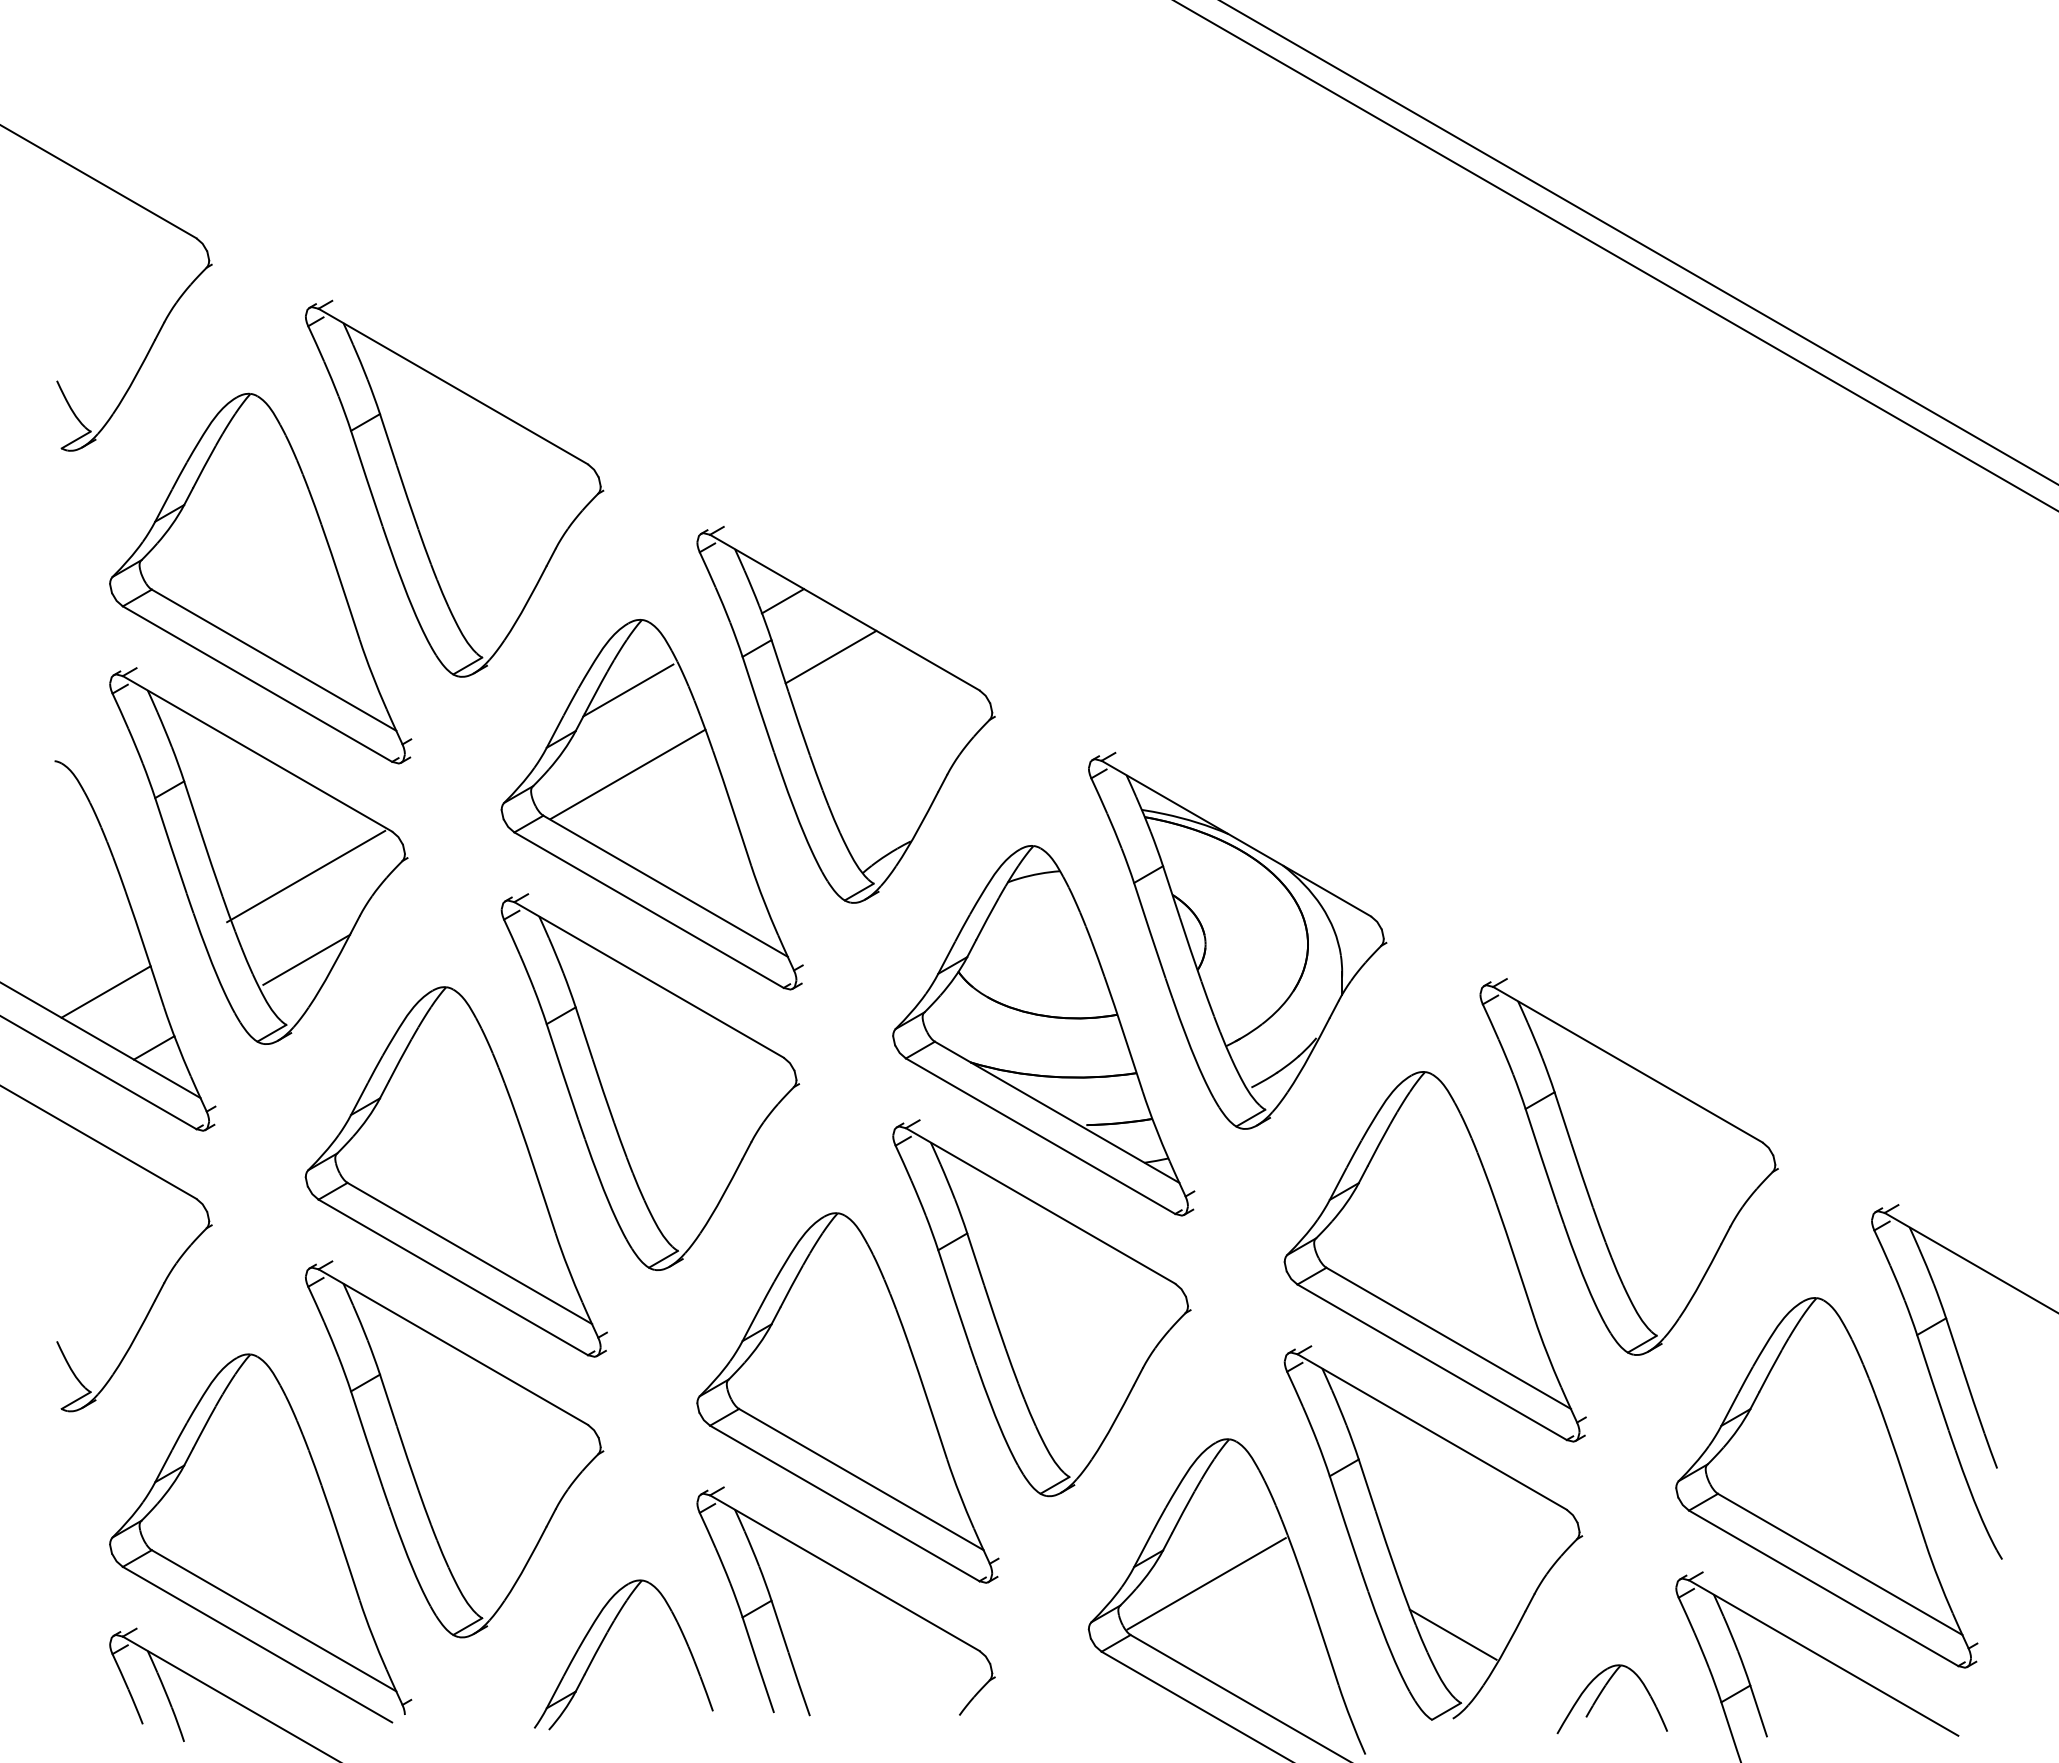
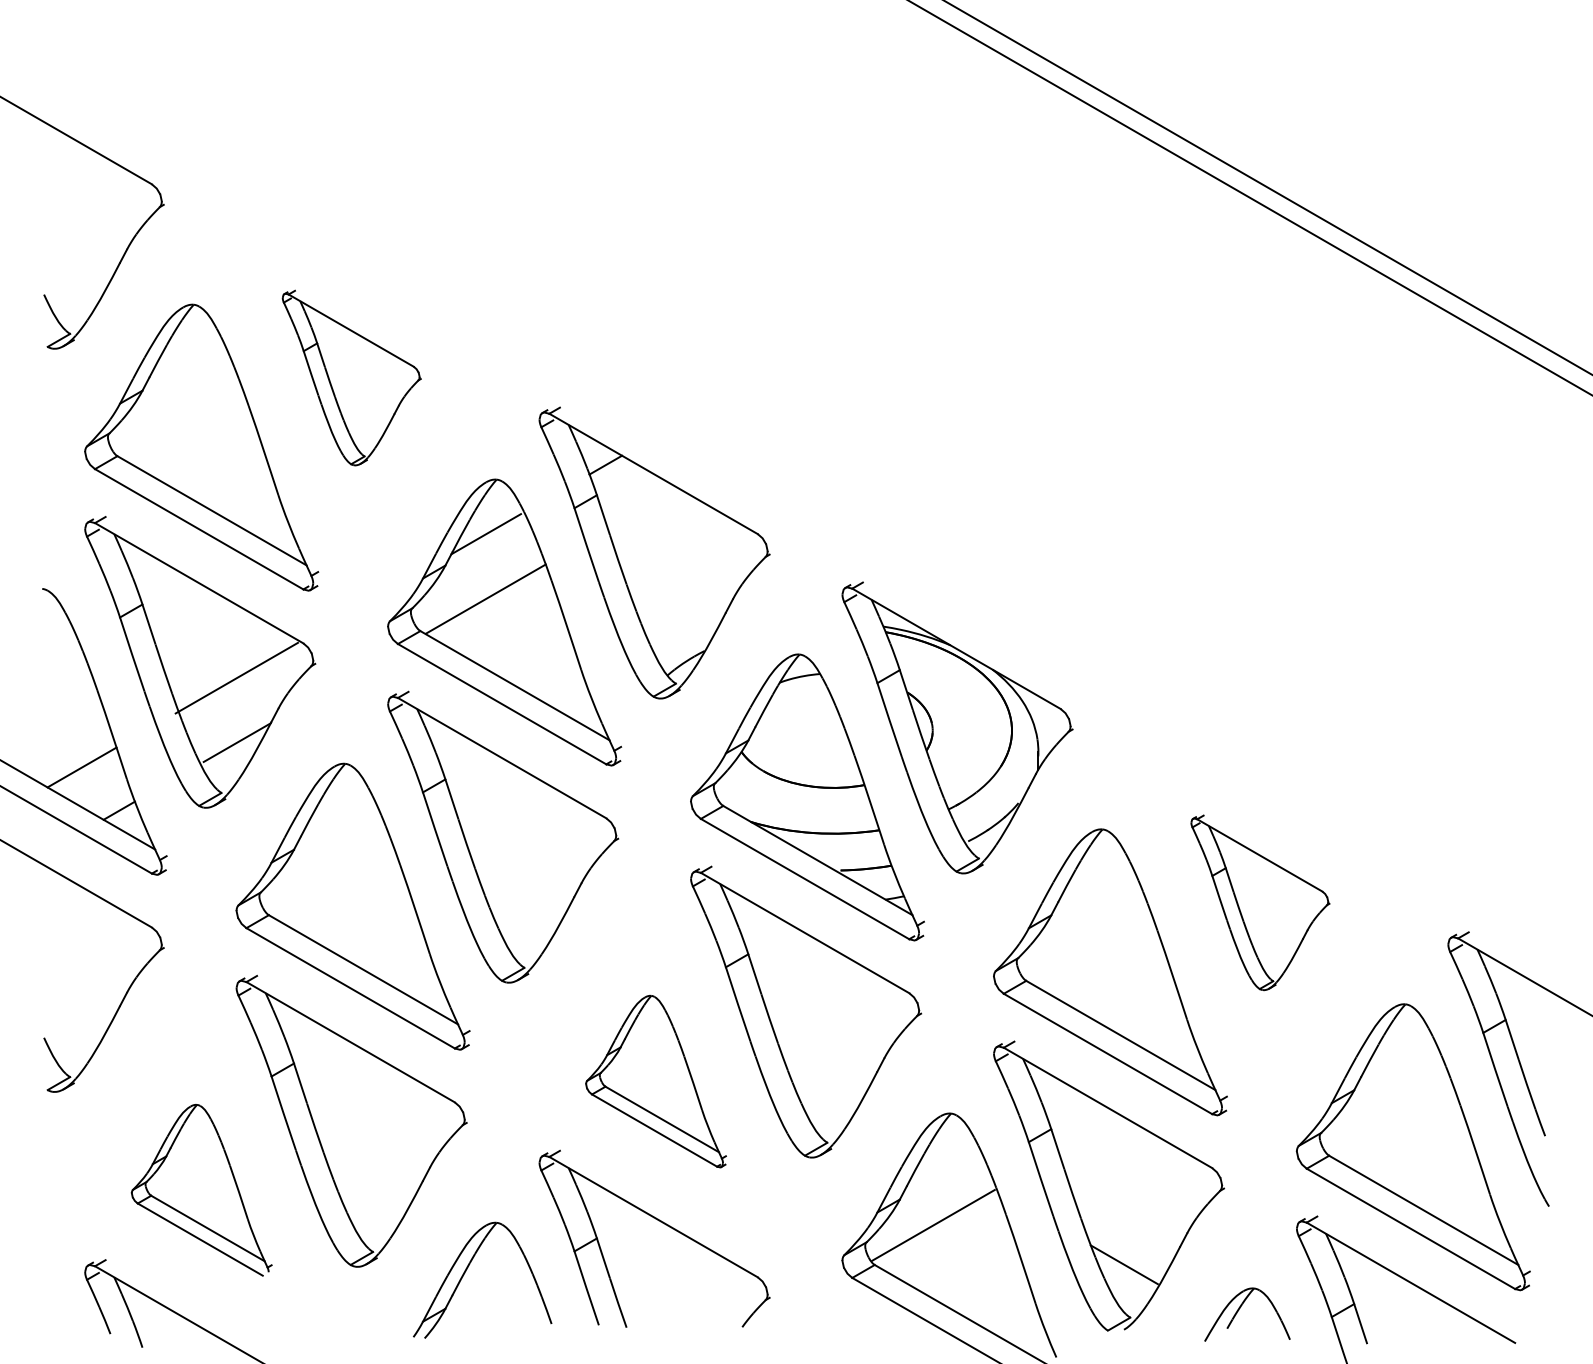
part: (454, 488) -> (351, 377), size x0.6
line: (830, 656) -> (642, 507), removed
part: (1628, 1166) -> (1259, 902), size x0.6
part: (847, 1397) -> (655, 1081), size x0.6
part: (260, 1538) -> (201, 1190), size x0.6

